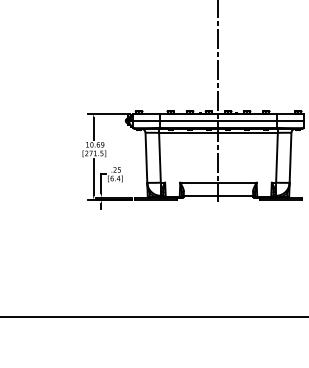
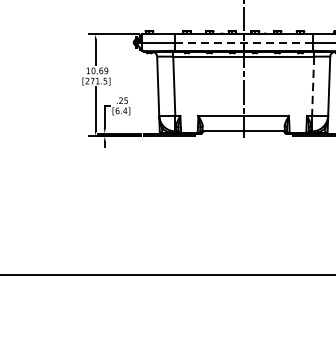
line: (218, 120) -> (243, 42), solid -> dashed
line: (276, 157) -> (312, 85), solid -> dashed

